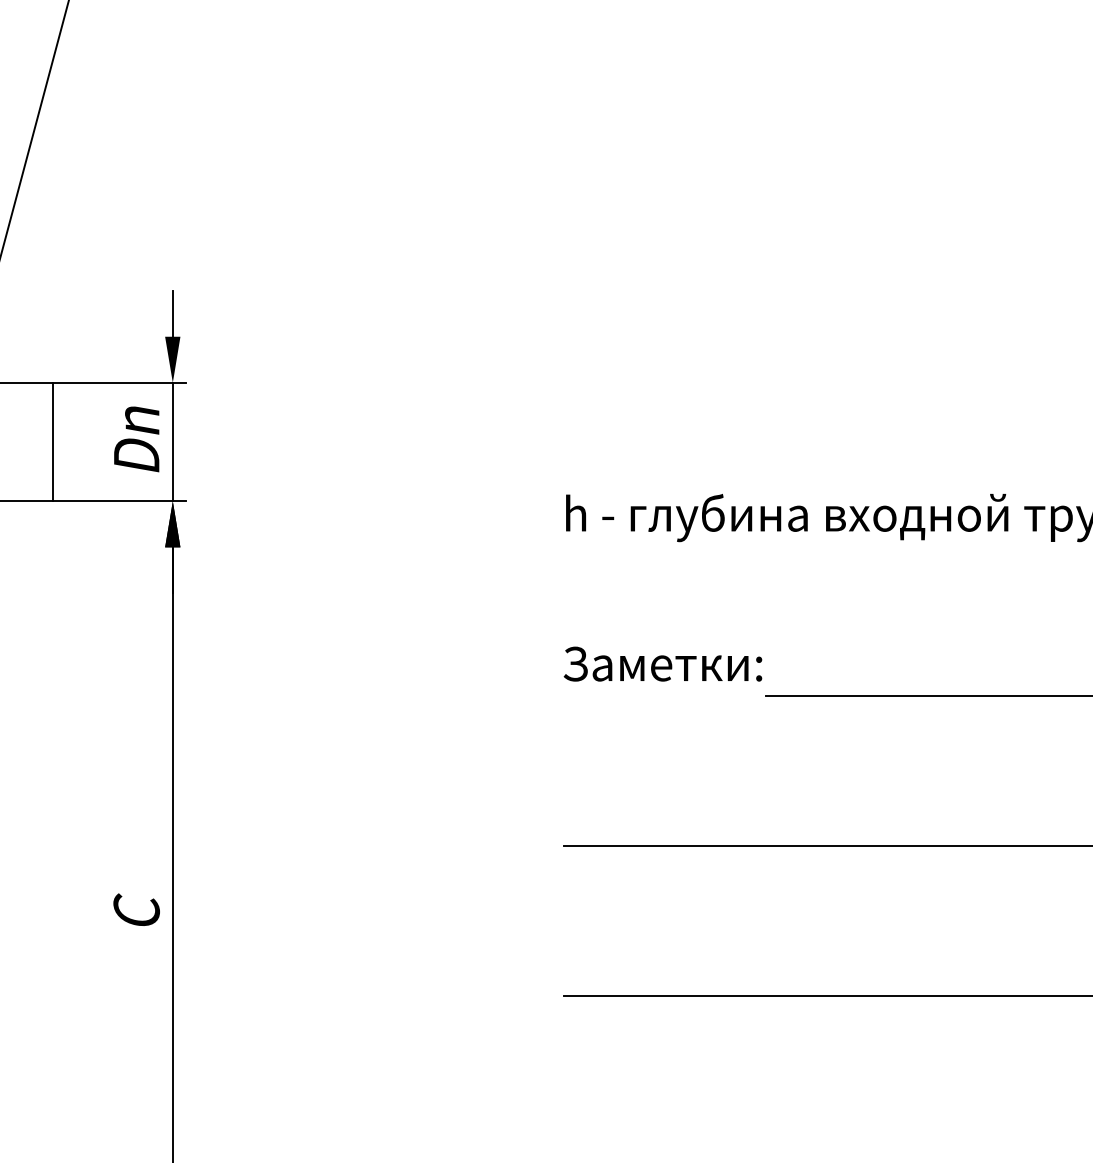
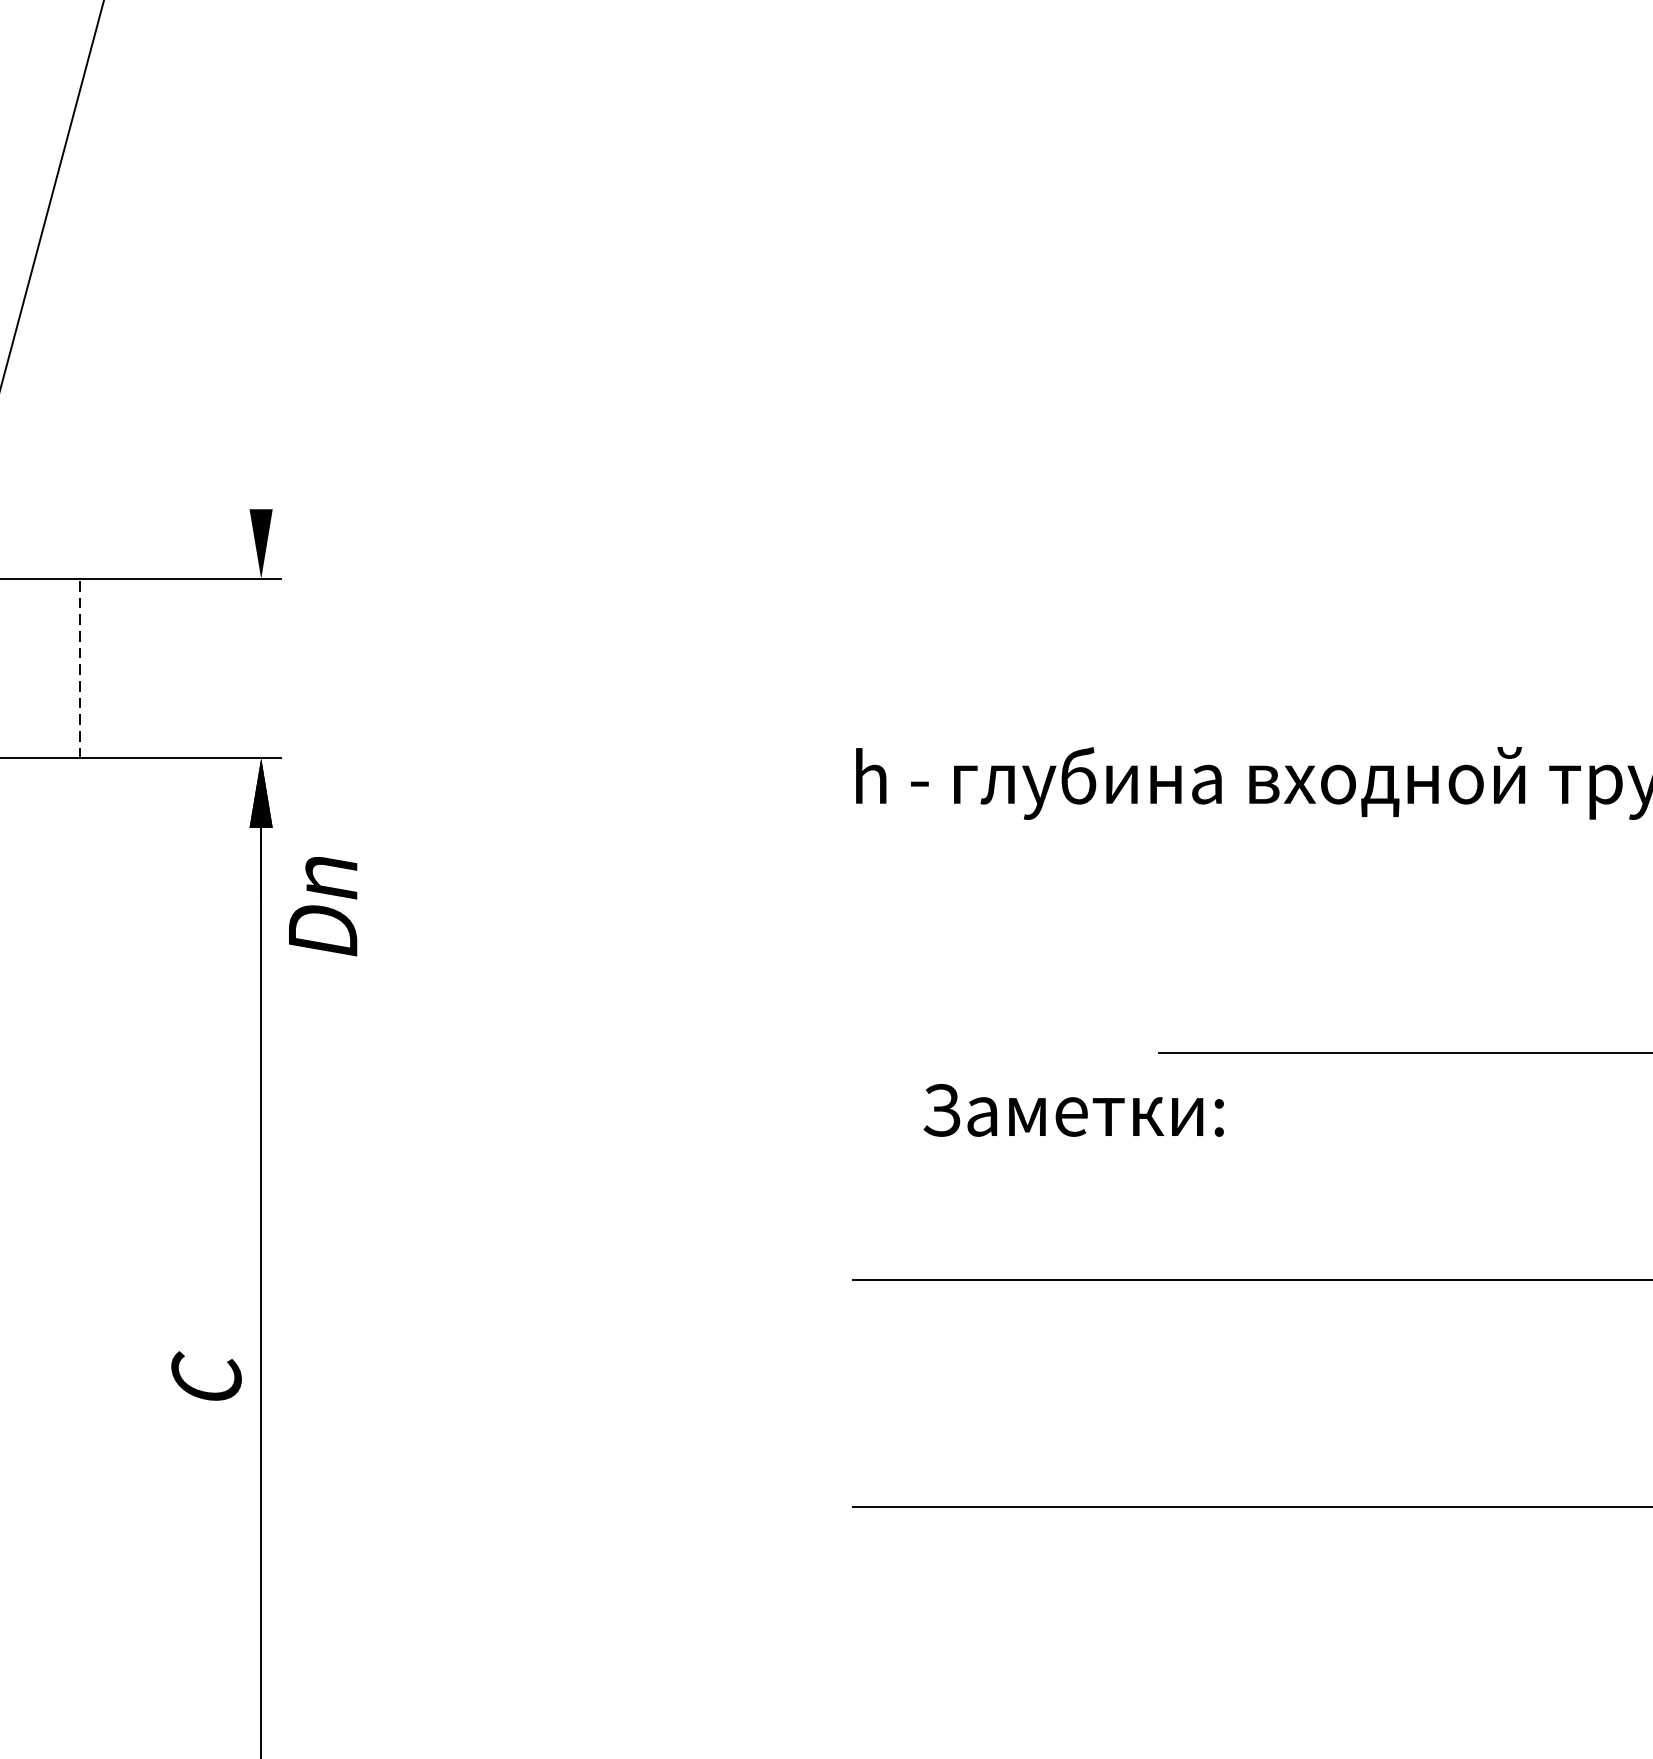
line: (172, 313) -> (260, 474), removed
text: (136, 439) -> (322, 906), moved
line: (53, 441) -> (80, 667), solid -> dashed
line: (172, 441) -> (260, 667), removed
text: (662, 663) -> (1073, 1109), moved

